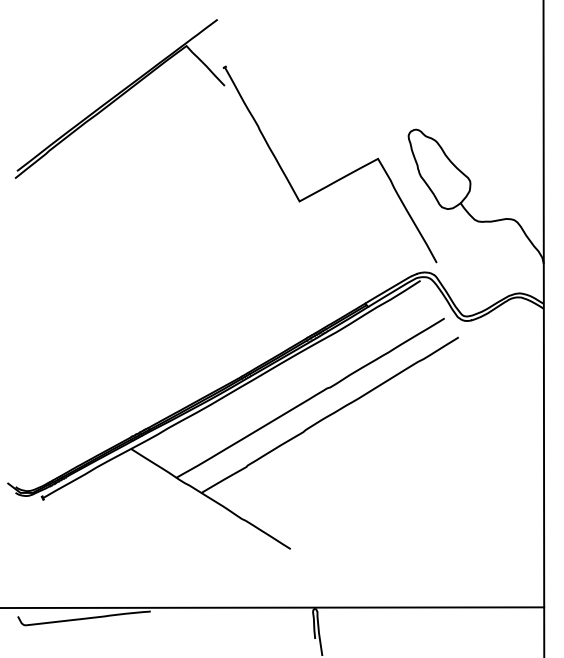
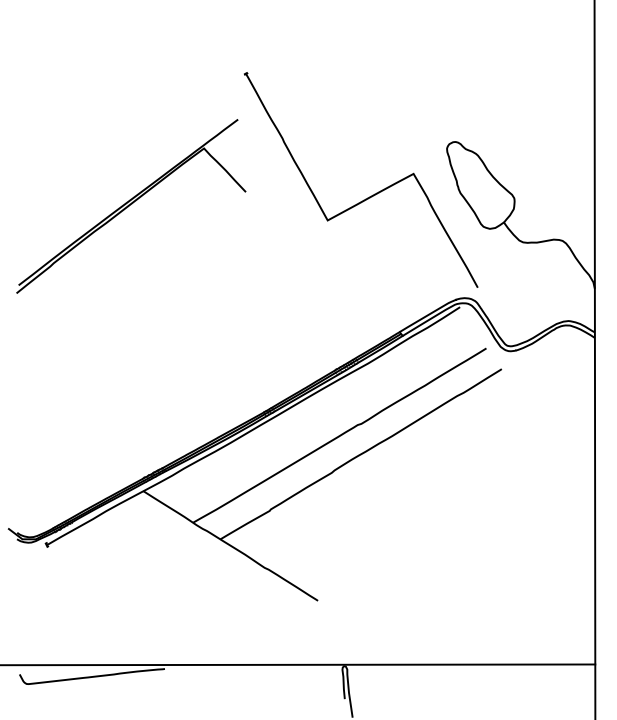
part: (120, 99) -> (131, 206), moved

